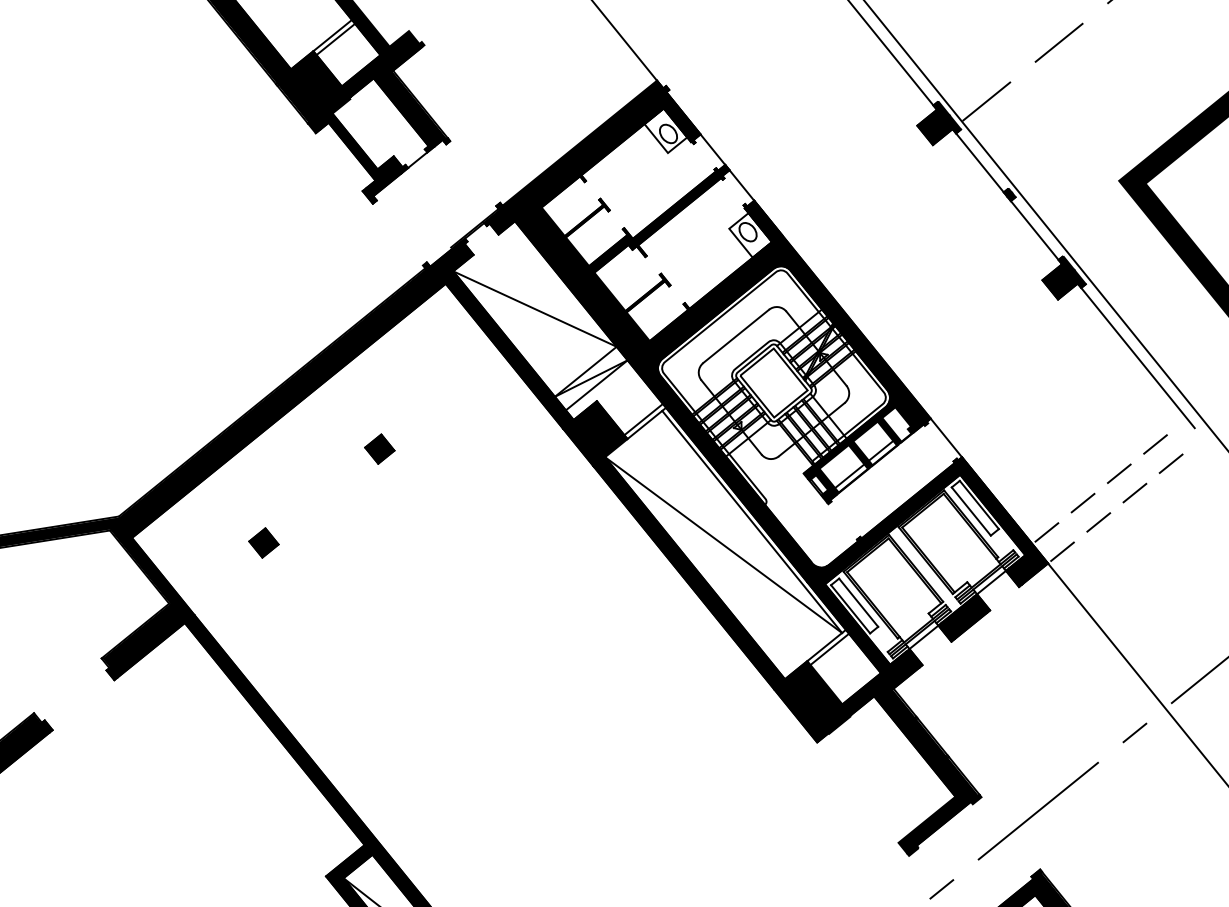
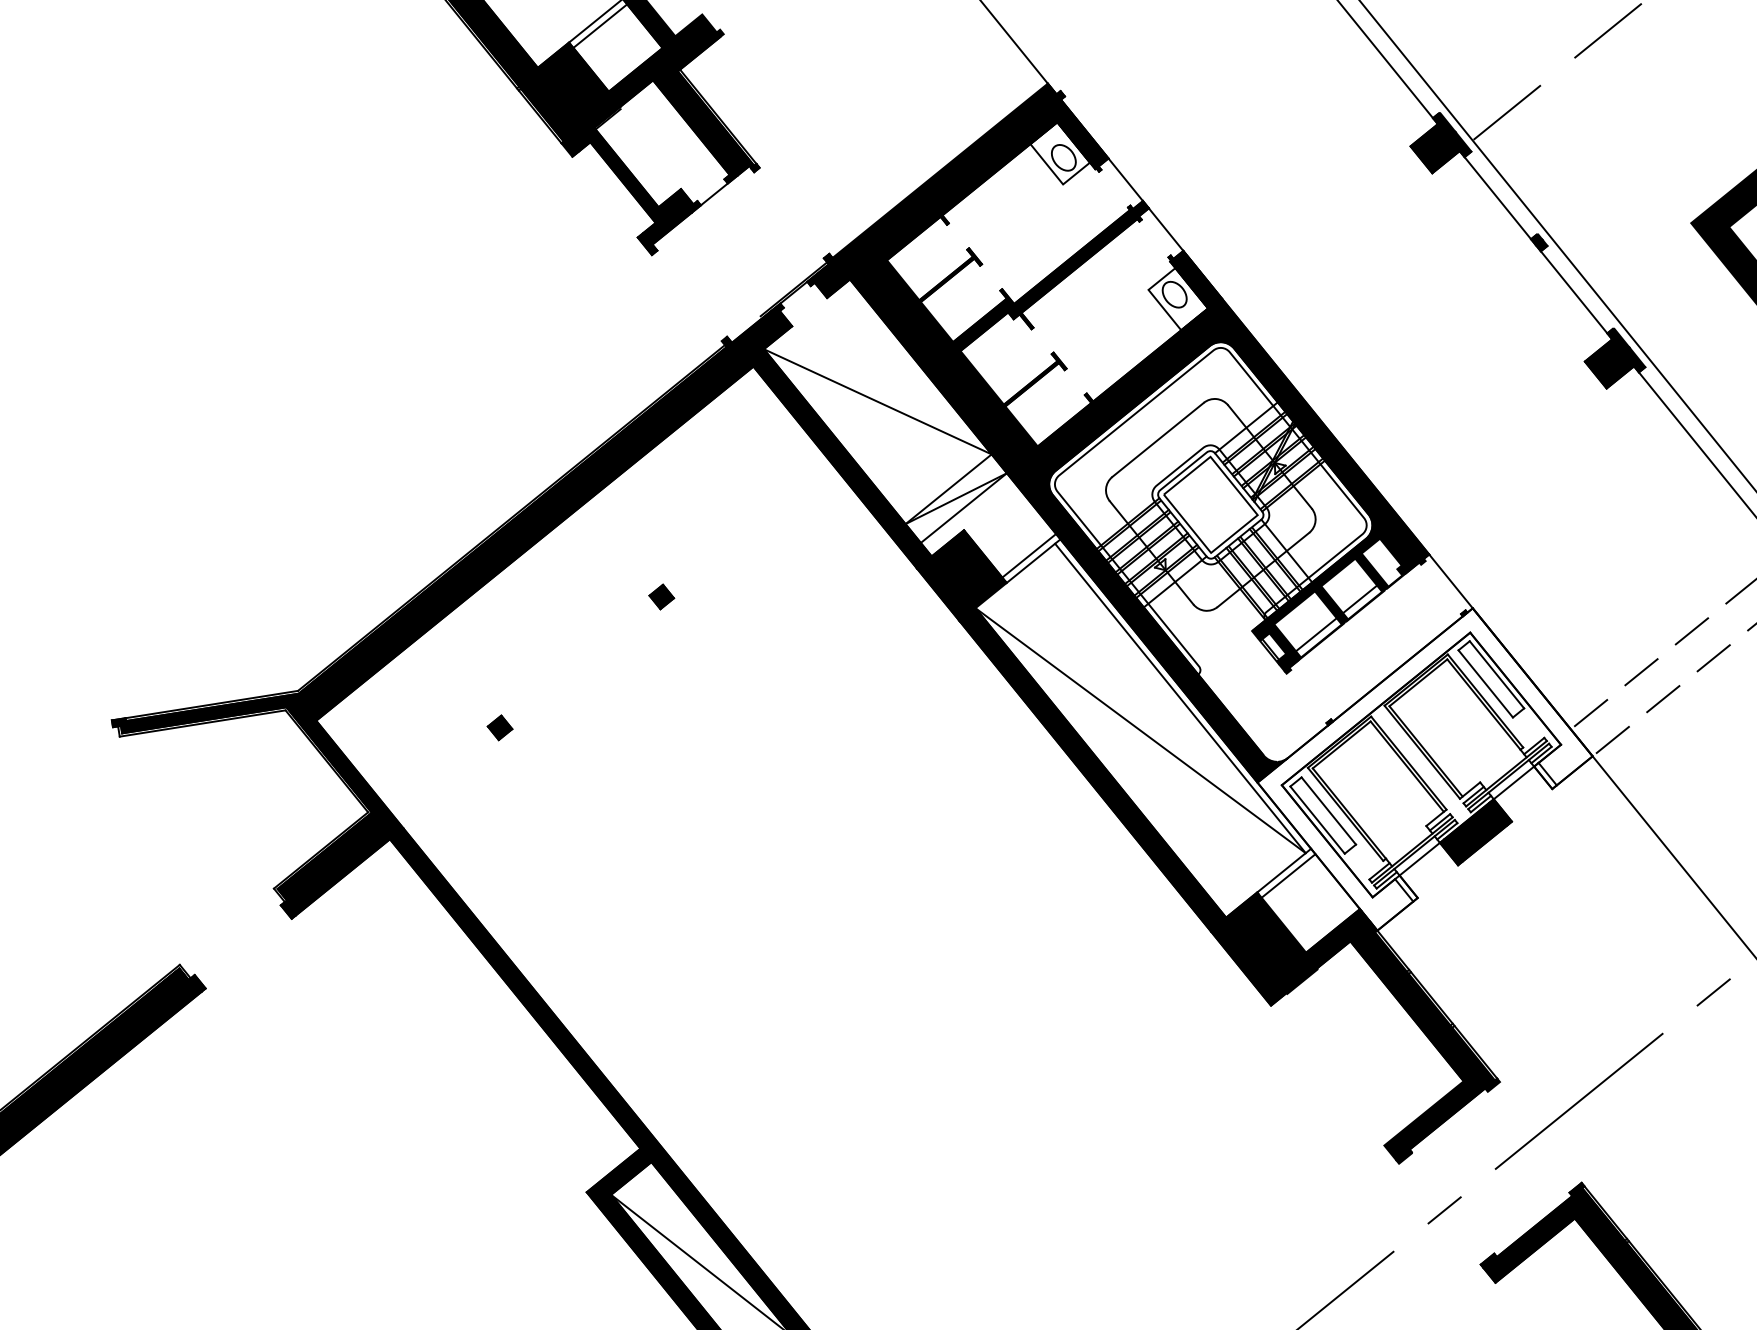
part: (379, 448) -> (661, 596), size x0.6
part: (263, 542) -> (499, 727), size x0.6
fill: (927, 572) -> (1424, 769), removed

